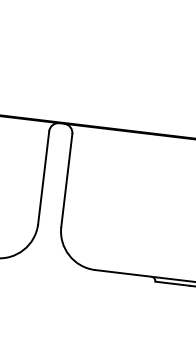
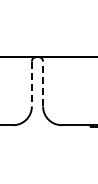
line: (42, 178) -> (31, 84), solid -> dashed
line: (67, 179) -> (43, 83), solid -> dashed

